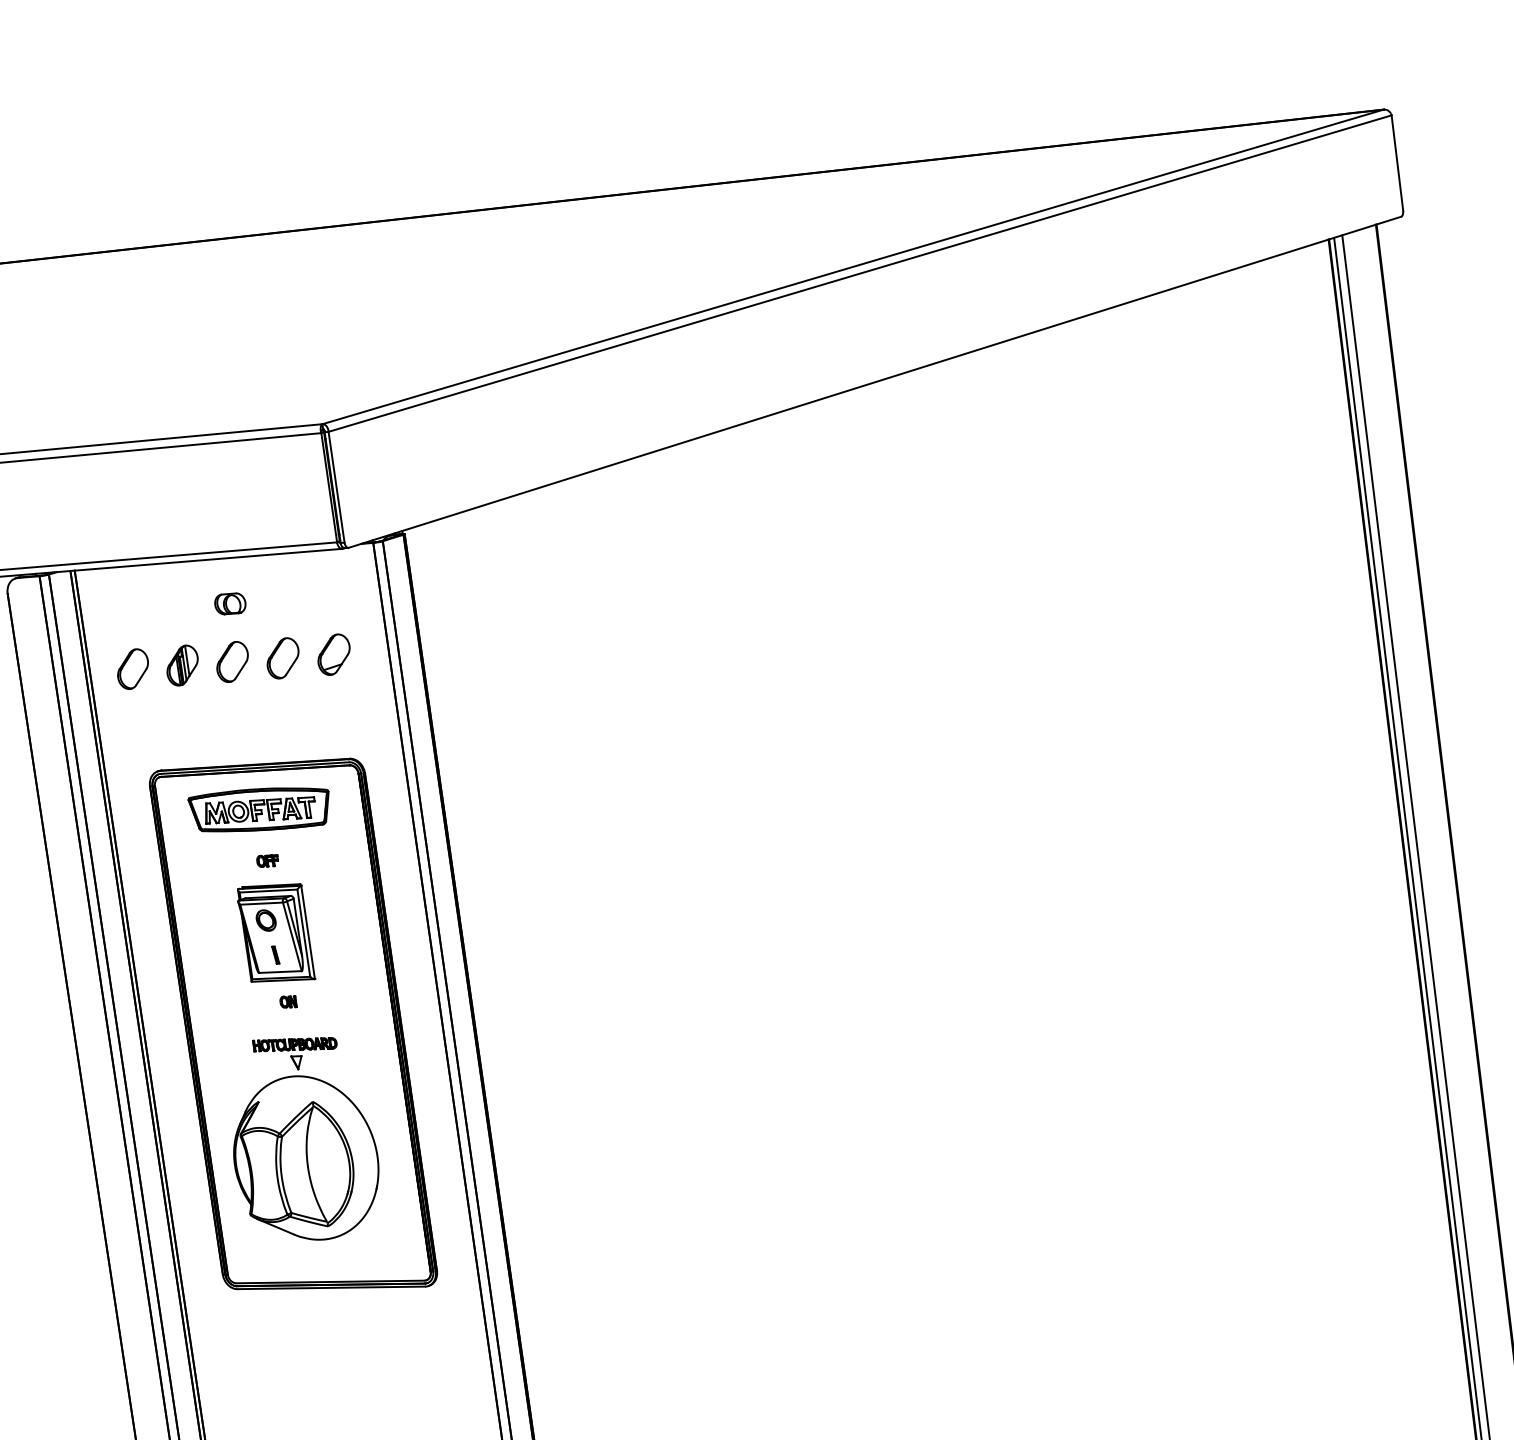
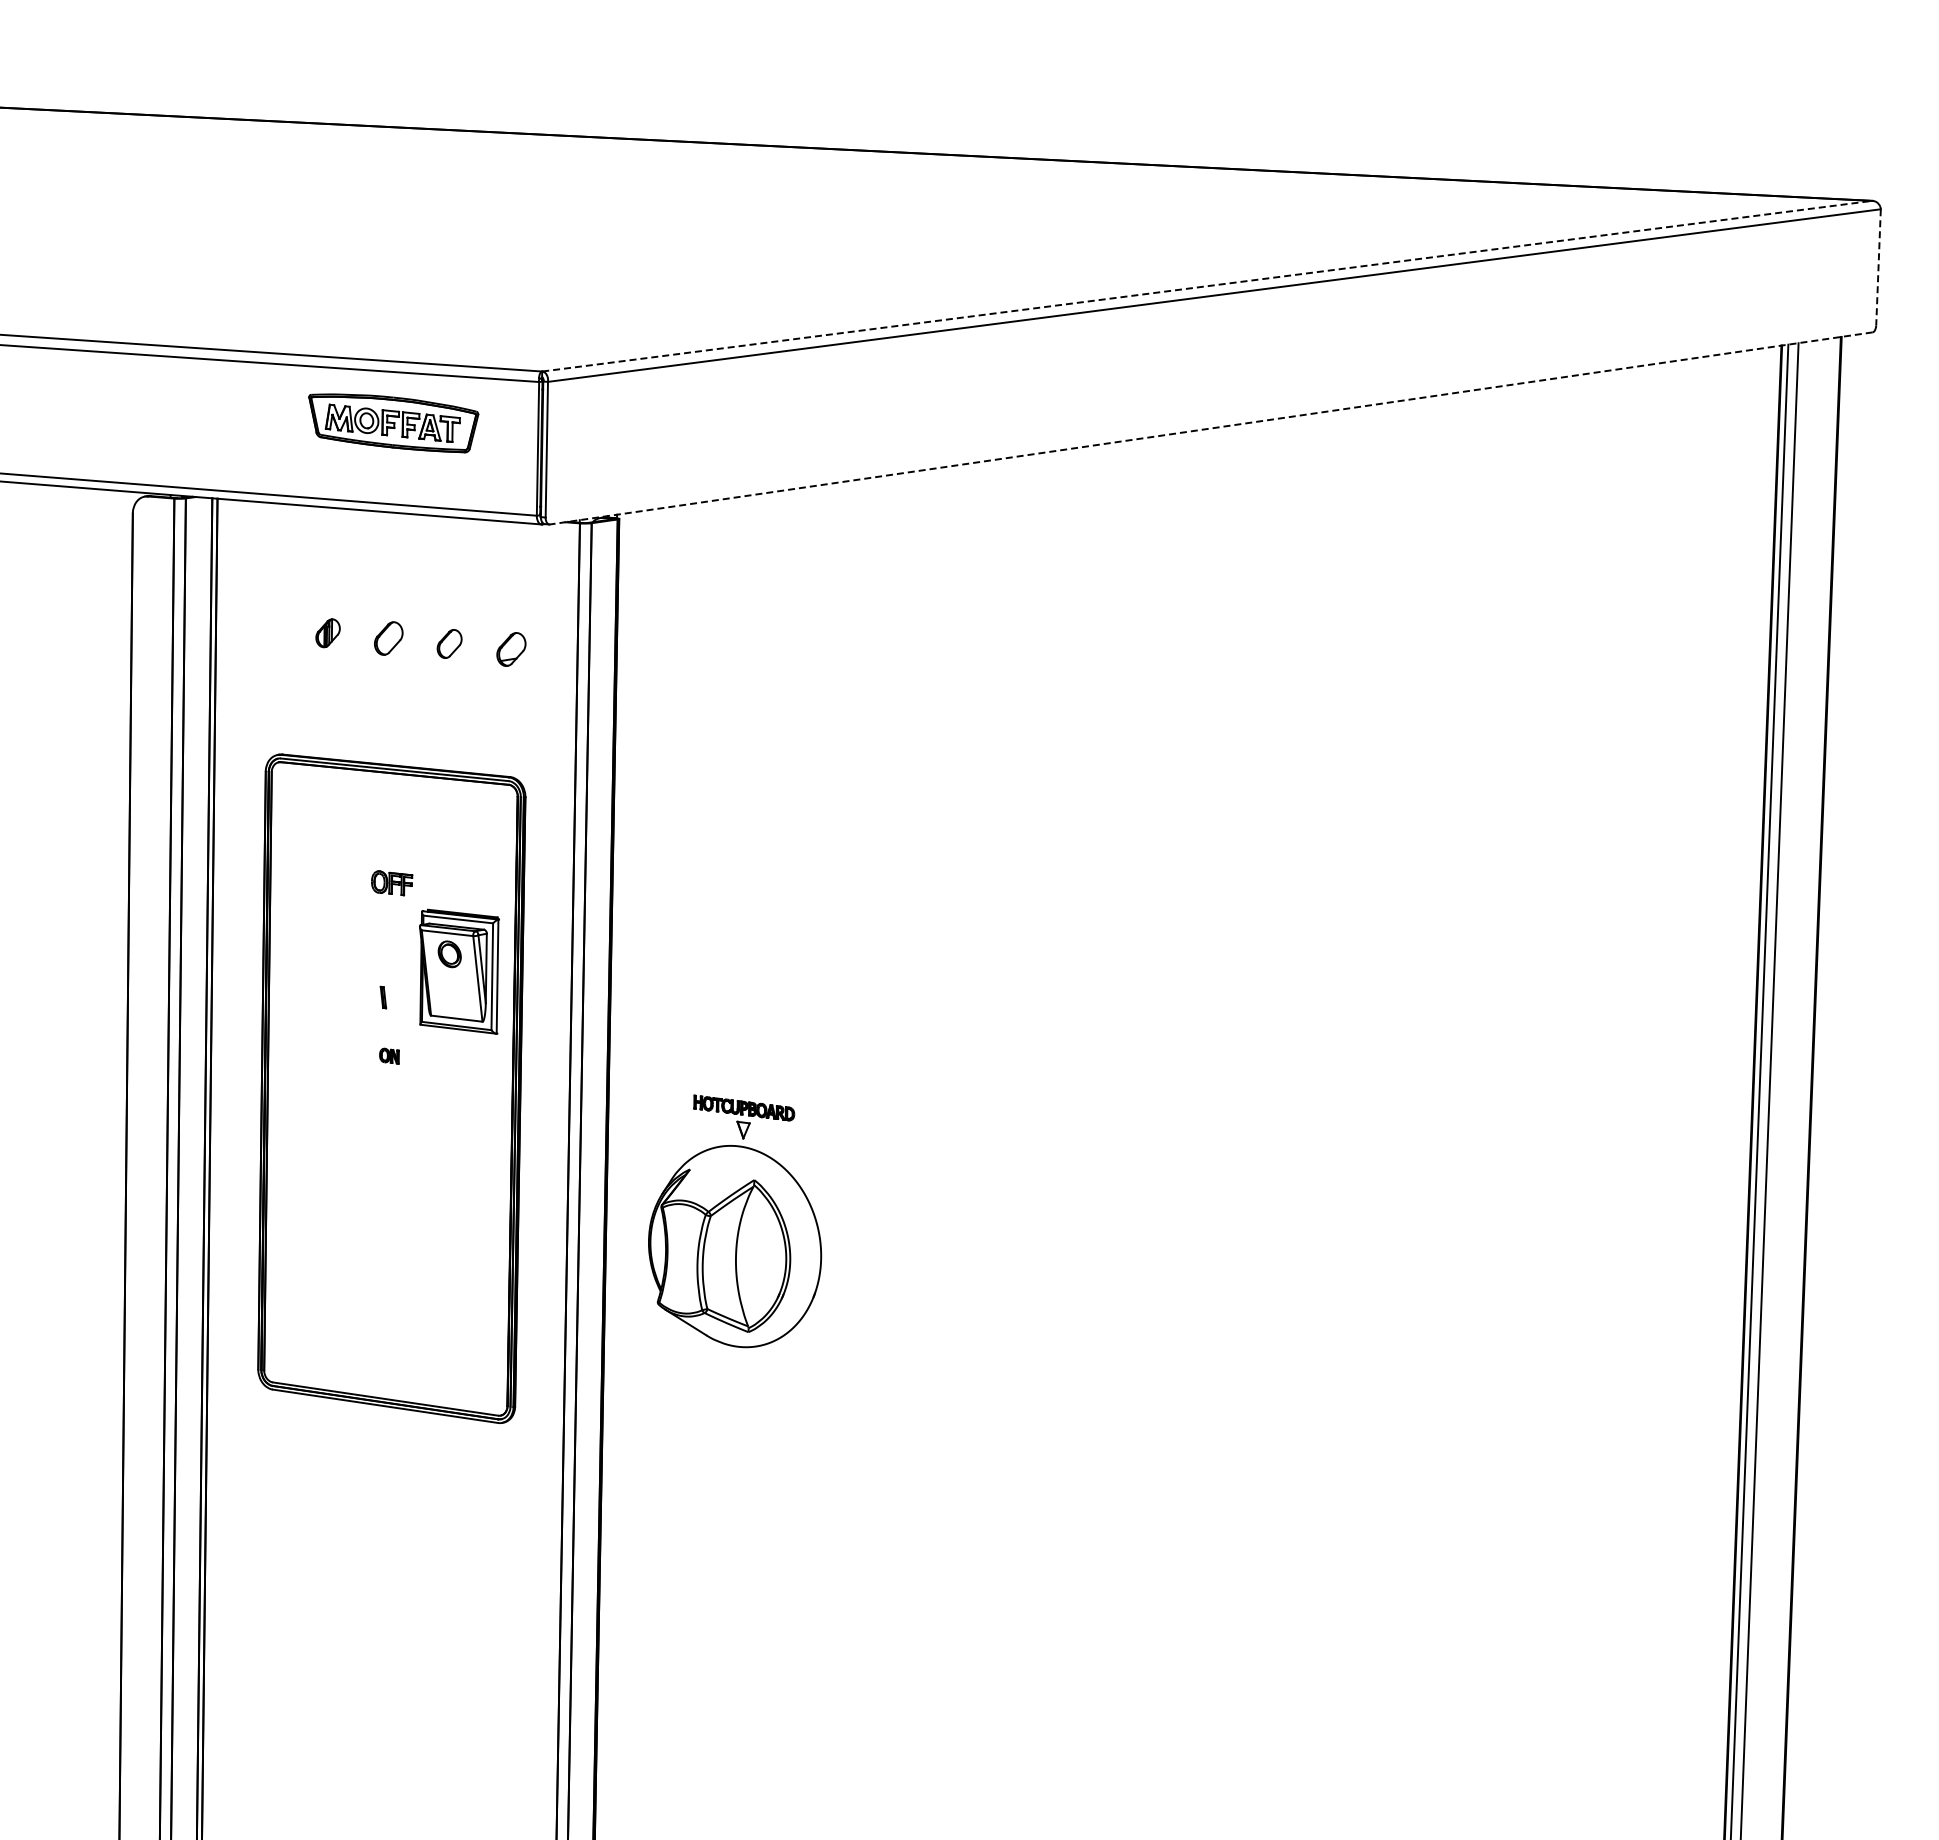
line: (1397, 163) -> (1878, 267), solid -> dashed
line: (853, 267) -> (1207, 286), solid -> dashed
line: (874, 382) -> (1210, 428), solid -> dashed
part: (230, 603) -> (397, 568), removed
part: (334, 654) -> (511, 649), size x0.7
part: (282, 657) -> (449, 643), size x0.6
part: (232, 661) -> (388, 638), size x0.7
part: (182, 665) -> (327, 633), size x0.6
part: (132, 668) -> (267, 627), removed
part: (260, 810) -> (393, 423), moved
part: (267, 861) -> (391, 883), size x1.6
part: (276, 933) -> (459, 971), moved
part: (302, 1137) -> (735, 1221), moved

